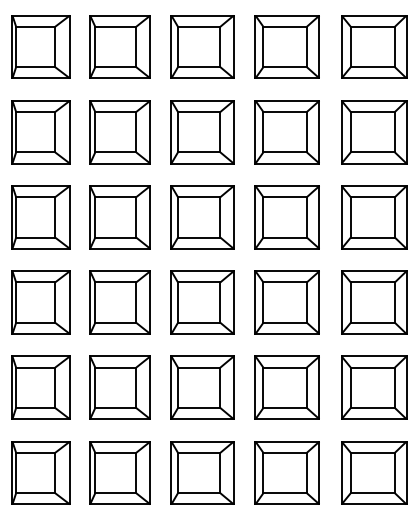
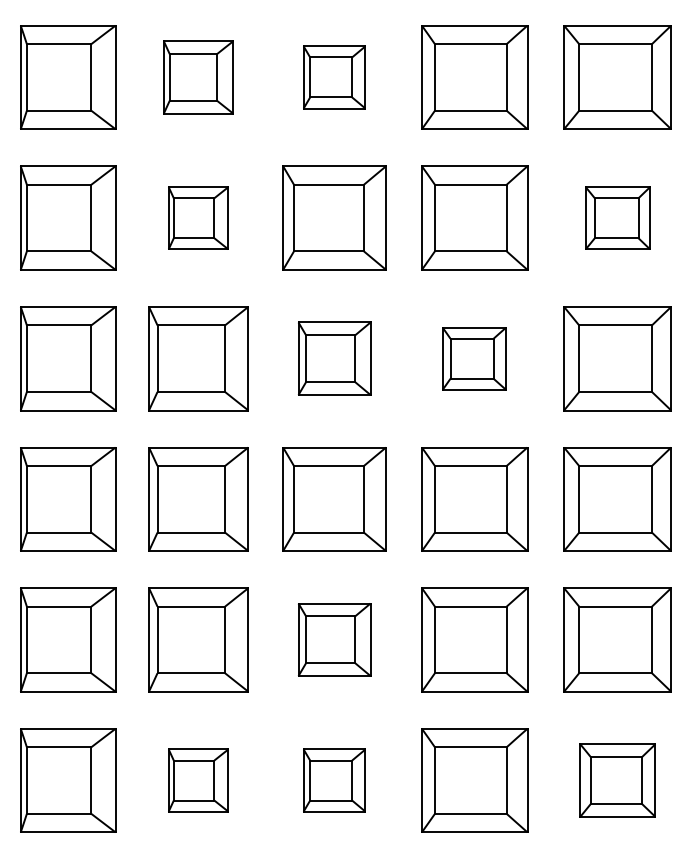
part: (119, 46) -> (197, 76), size x0.7
part: (202, 46) -> (334, 76), size x0.6
part: (119, 132) -> (197, 218), size x0.6
part: (374, 132) -> (618, 218), size x0.6
part: (202, 217) -> (334, 358), size x0.7
part: (286, 217) -> (473, 358), size x0.6
part: (202, 387) -> (334, 639), size x0.7
part: (119, 472) -> (197, 779), size x0.6
part: (202, 472) -> (334, 779), size x0.6
part: (374, 472) -> (618, 779), size x0.7

